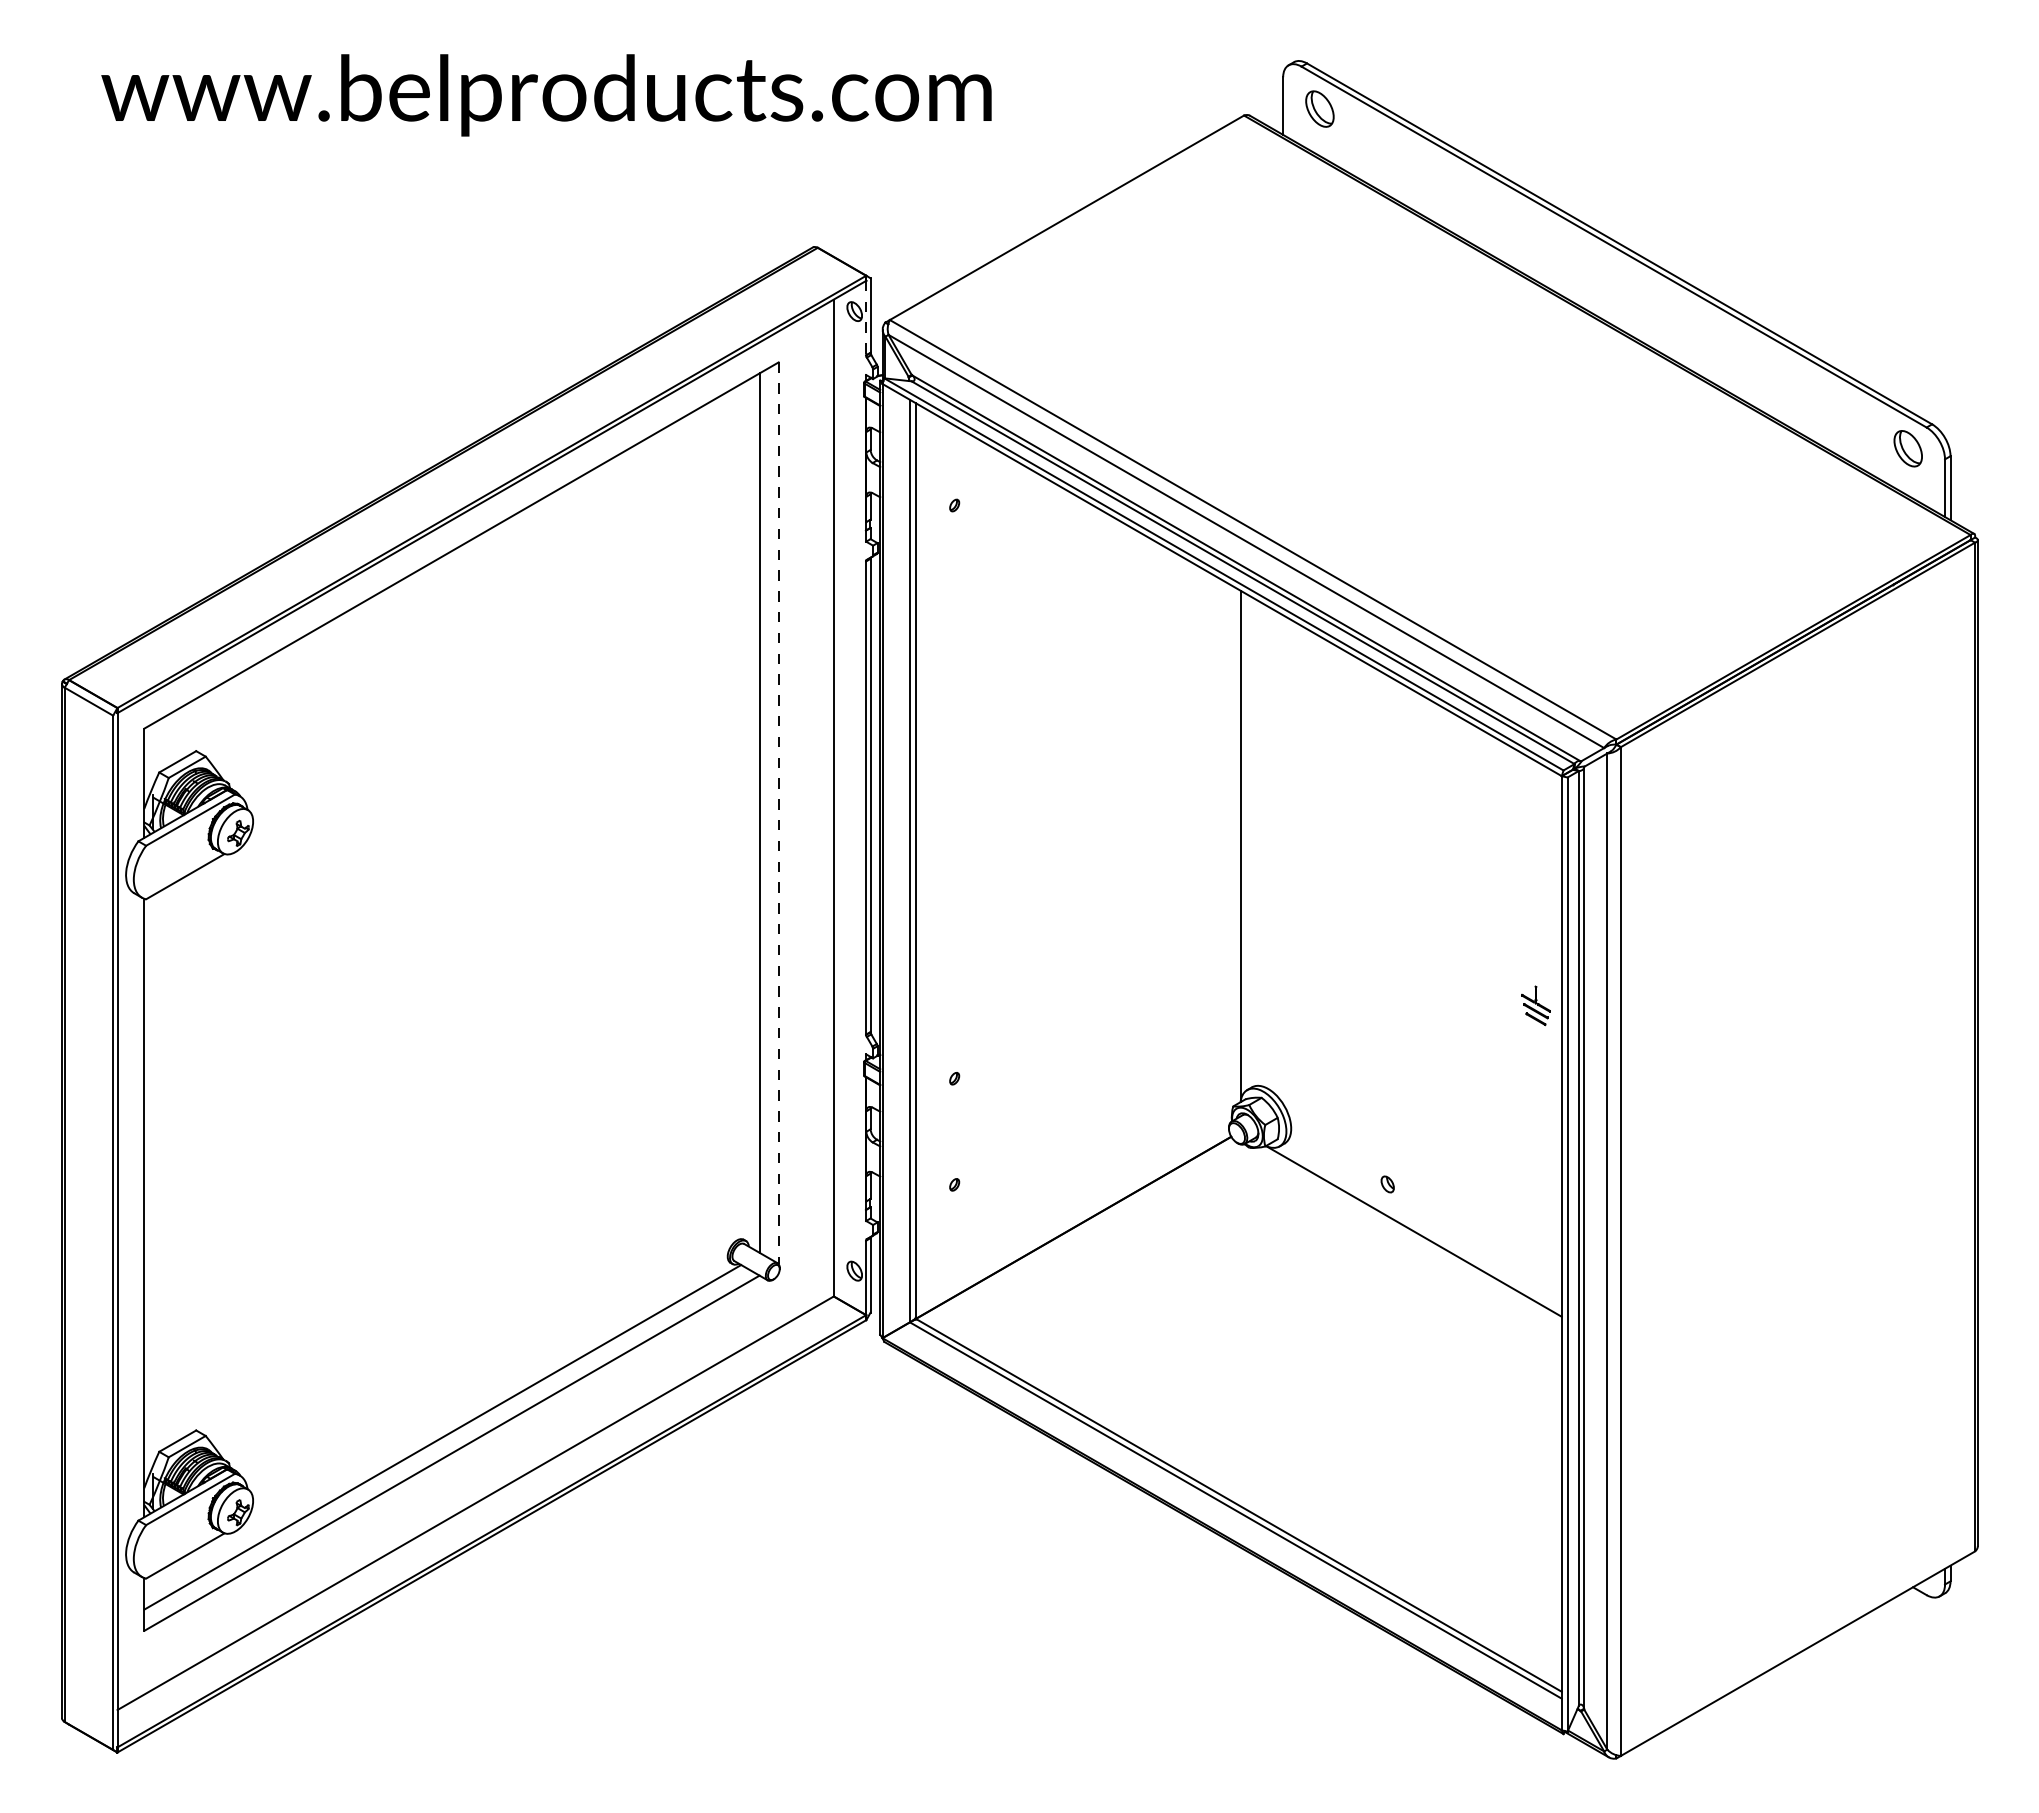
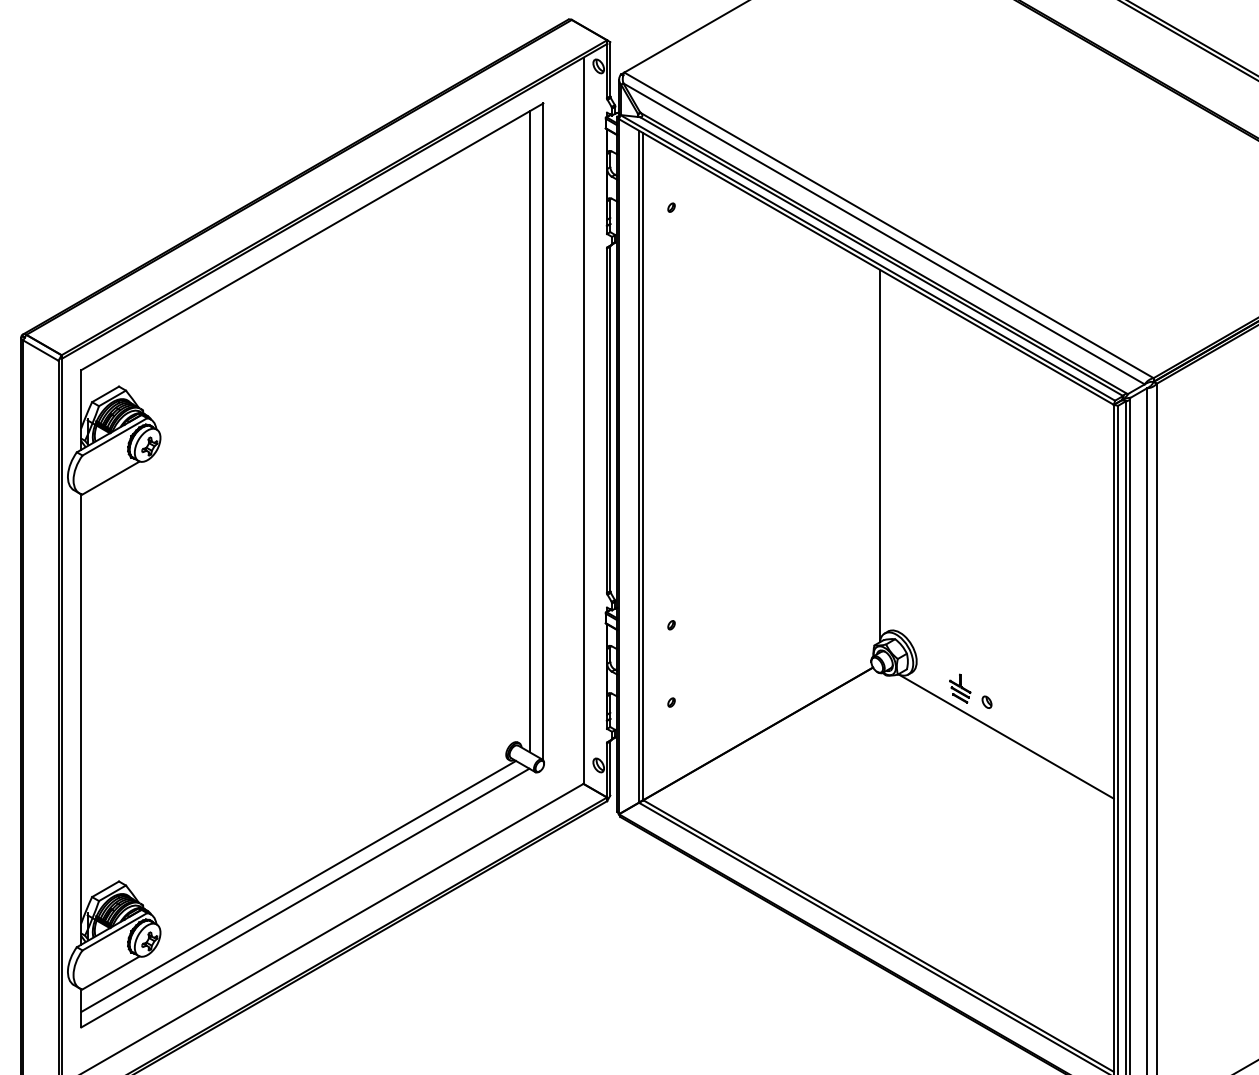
line: (866, 318) -> (607, 71), dashed -> solid
line: (778, 813) -> (543, 432), dashed -> solid
part: (1535, 1005) -> (959, 688), moved

